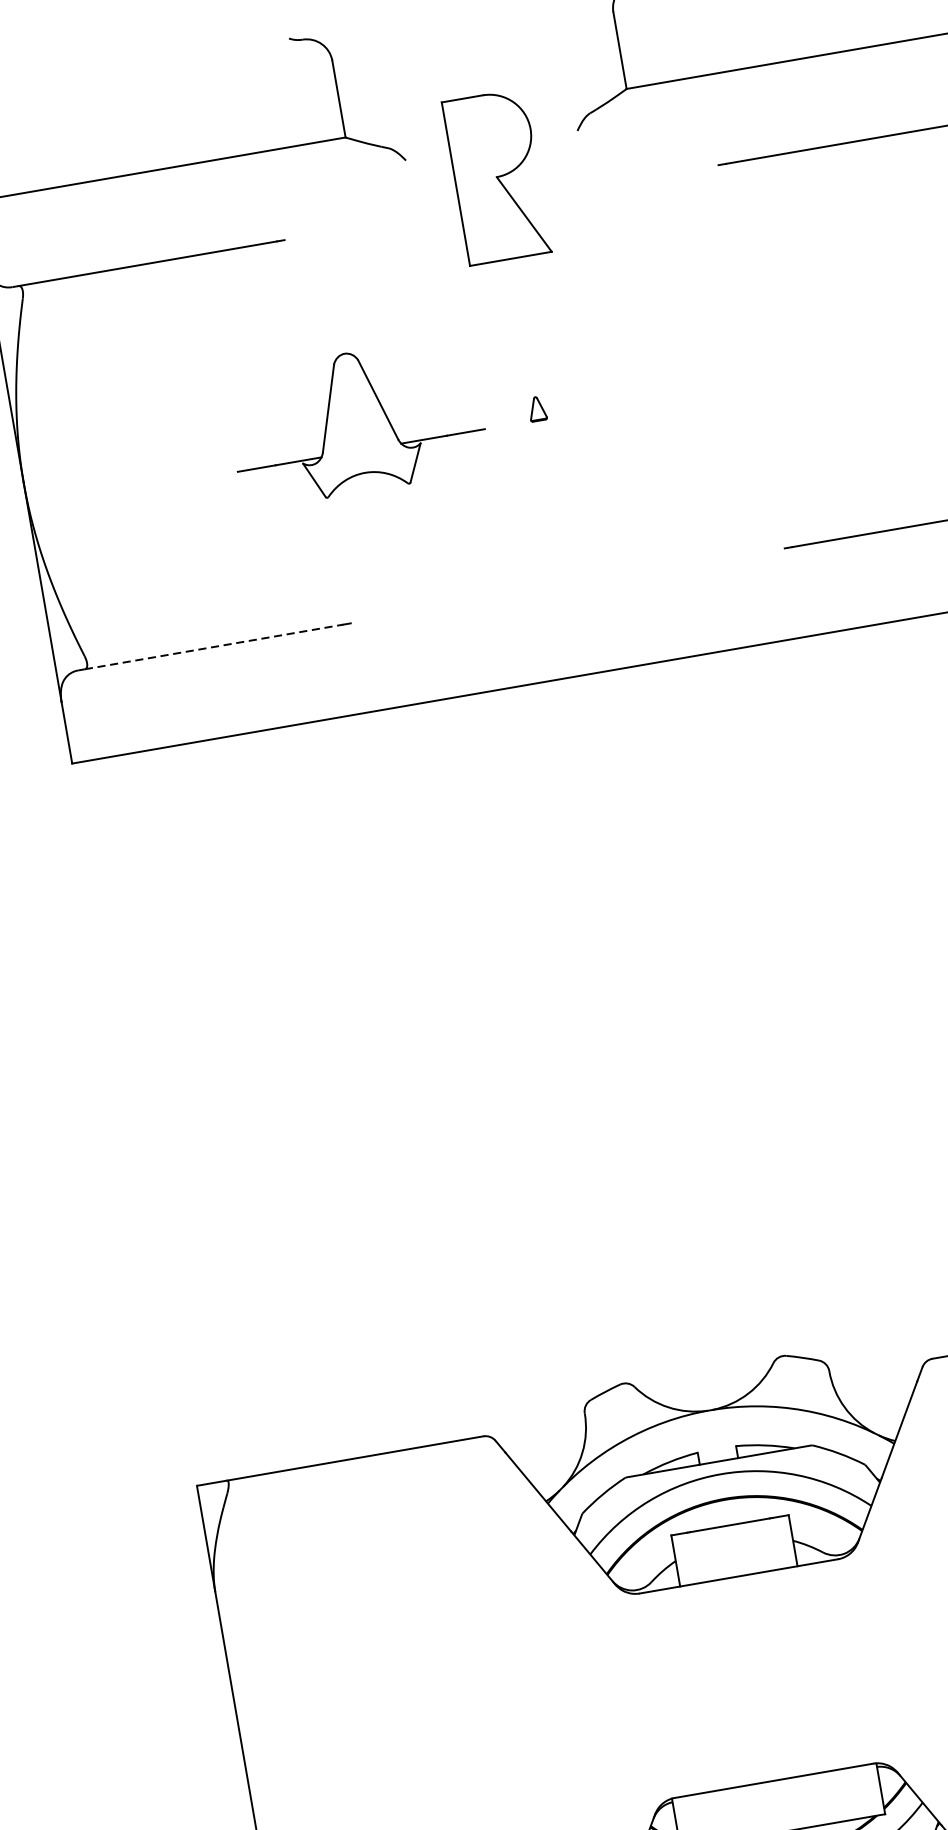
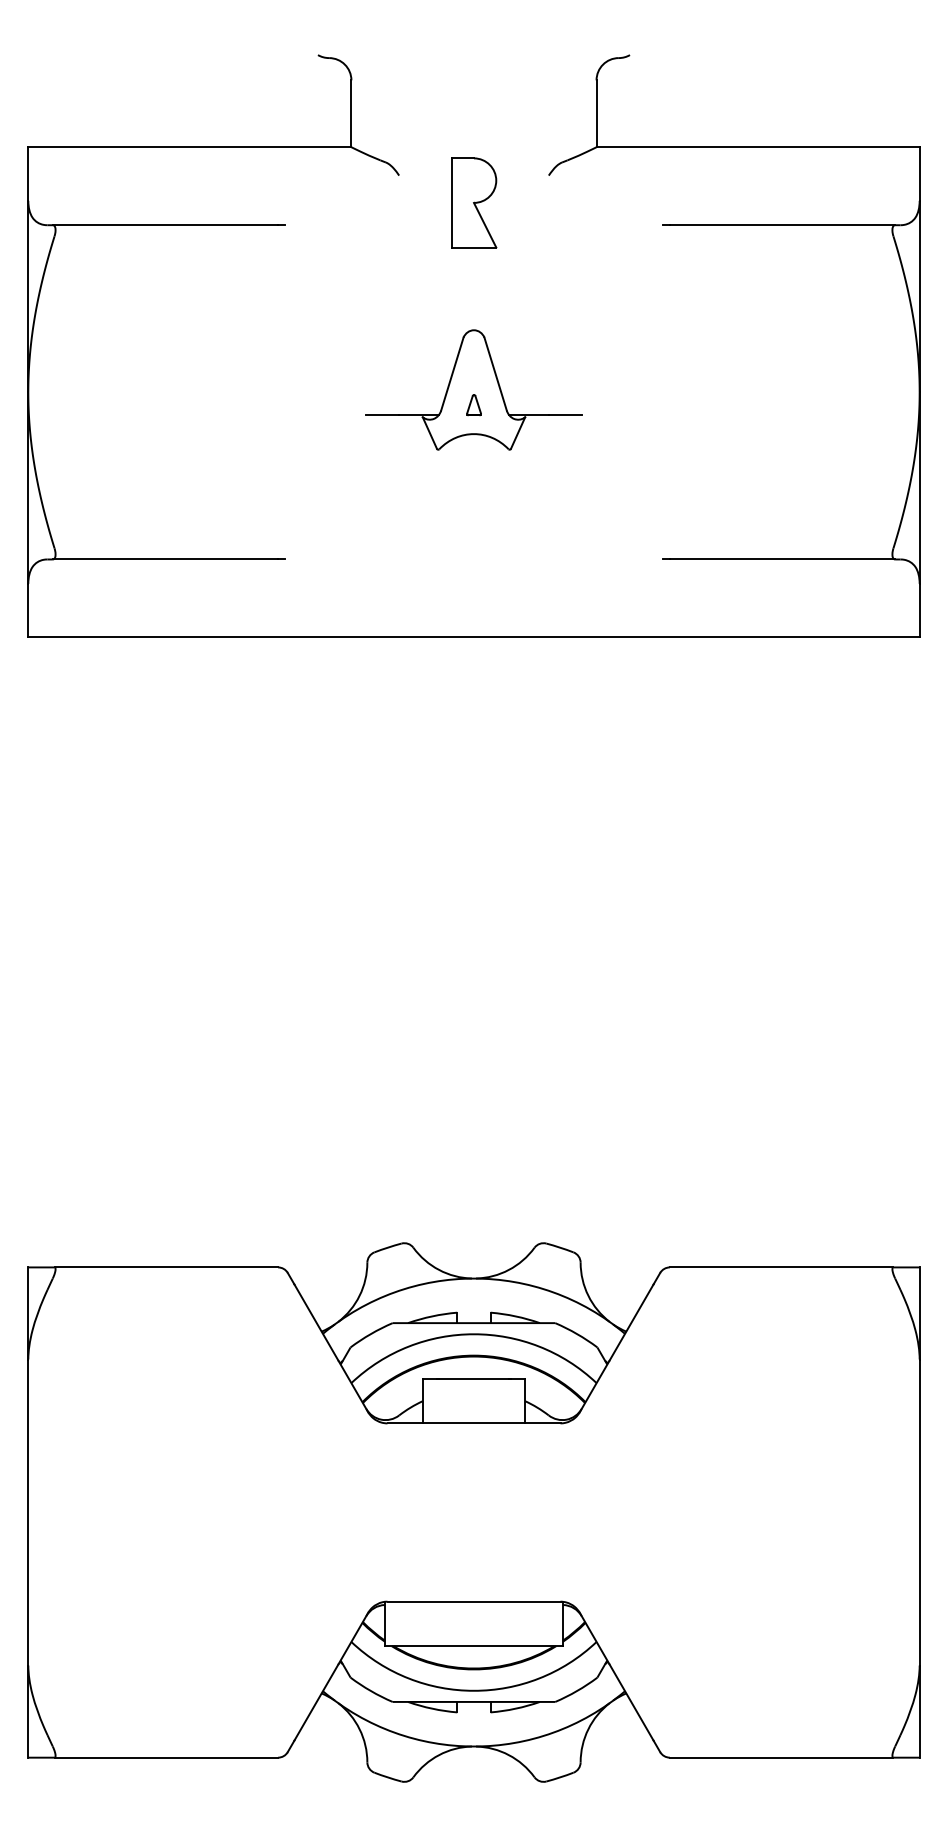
part: (497, 176) -> (474, 202), size x0.62
part: (355, 421) -> (473, 389), moved
line: (214, 647) -> (165, 559), dashed -> solid

